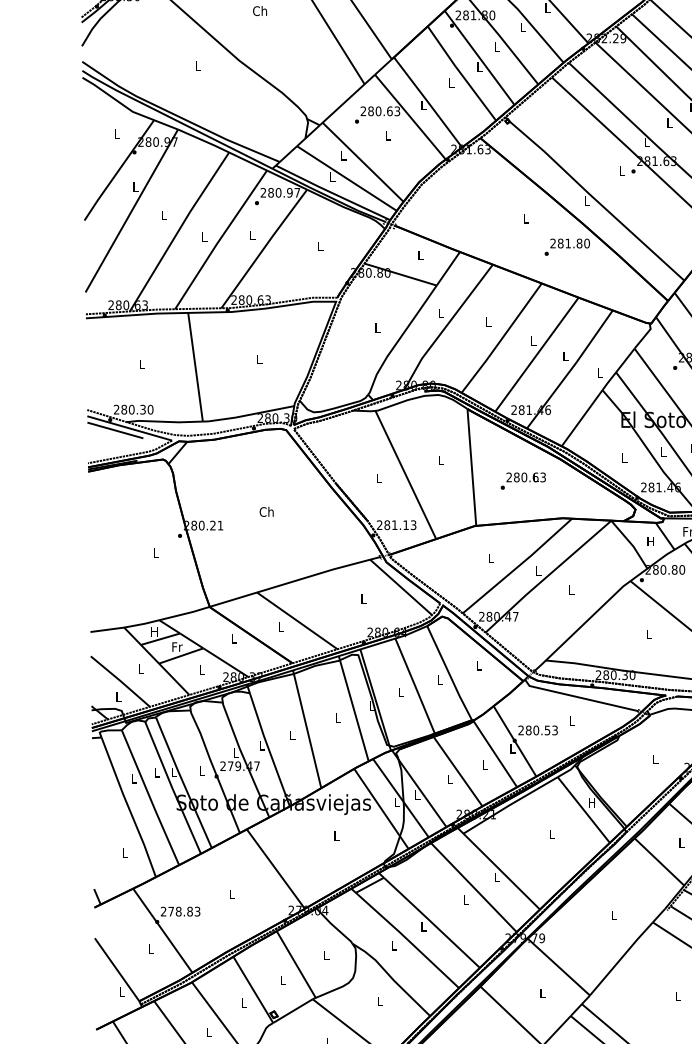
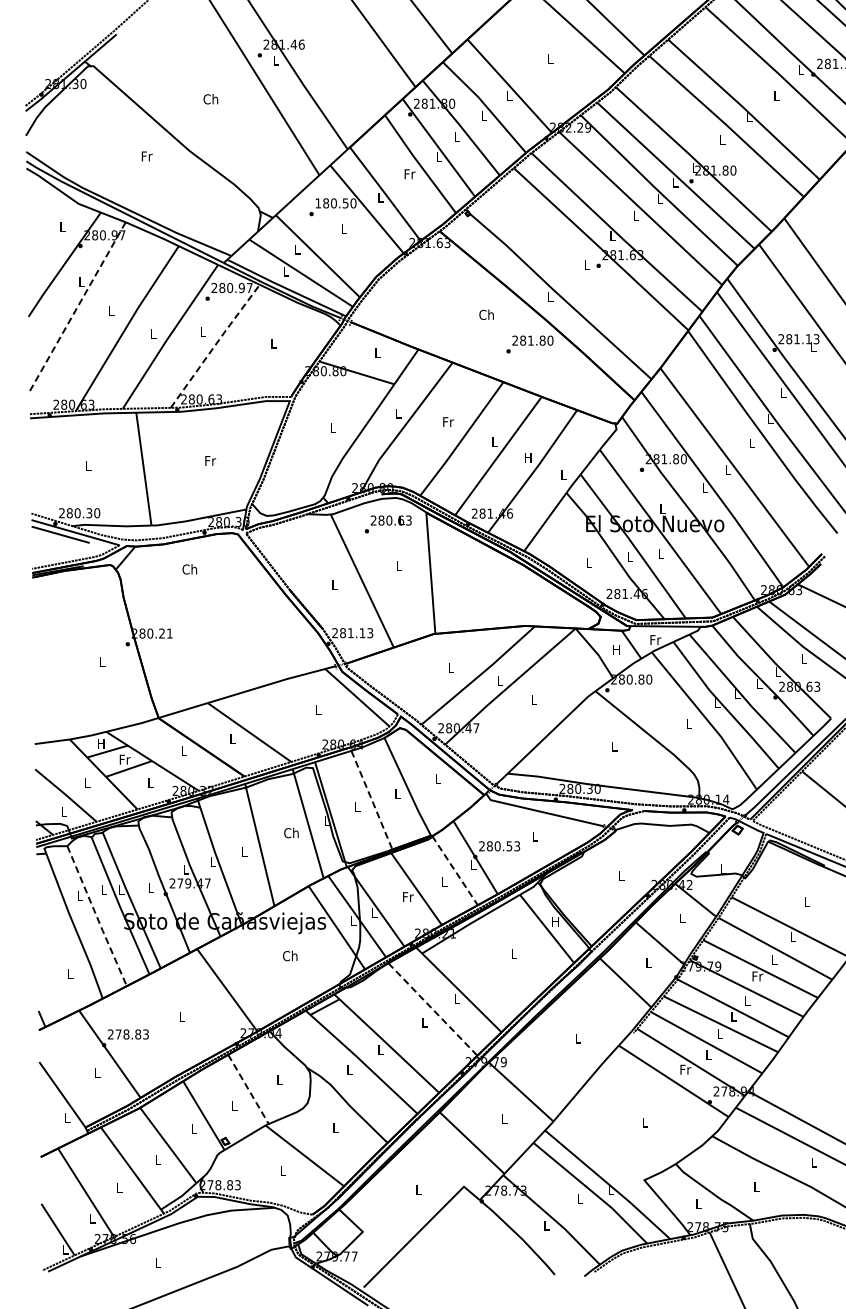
text: (198, 66) -> (146, 156), L -> Fr
text: (451, 83) -> (409, 174), L -> Fr
text: (380, 111) -> (335, 203), 280.63 -> 180.50
line: (131, 211) -> (77, 307), solid -> dashed
text: (525, 218) -> (486, 314), L -> Ch
line: (264, 248) -> (215, 345), solid -> dashed
text: (488, 321) -> (448, 421), L -> Fr
text: (565, 356) -> (528, 457), L -> H
text: (259, 358) -> (210, 460), L -> Fr
text: (523, 481) -> (388, 524), moved
text: (266, 512) -> (189, 569), moved
line: (415, 687) -> (372, 801), solid -> dashed
text: (337, 717) -> (291, 832), L -> Ch
line: (495, 754) -> (455, 871), solid -> dashed
text: (450, 778) -> (408, 896), L -> Fr
line: (149, 798) -> (96, 916), solid -> dashed
text: (336, 835) -> (290, 955), L -> Ch
line: (474, 887) -> (433, 1009), solid -> dashed
line: (296, 964) -> (248, 1089), solid -> dashed

